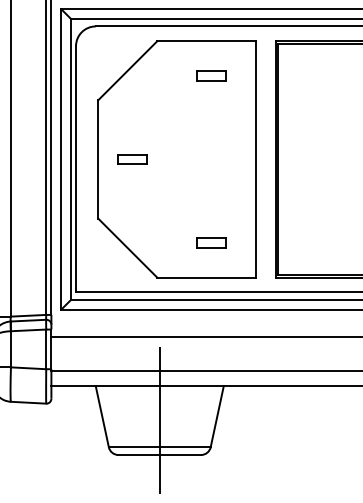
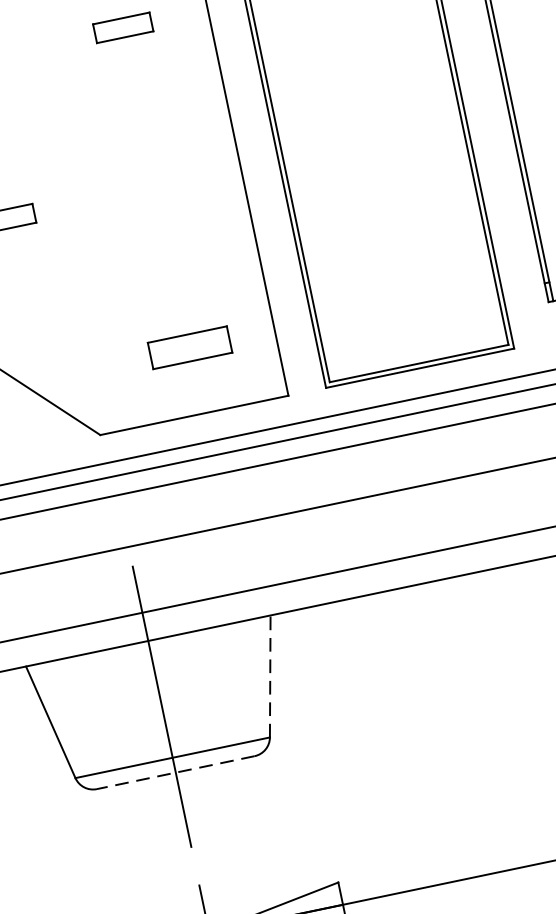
part: (211, 242) -> (189, 346), size x1.4
line: (217, 416) -> (270, 676), solid -> dashed
line: (159, 455) -> (175, 773), solid -> dashed

